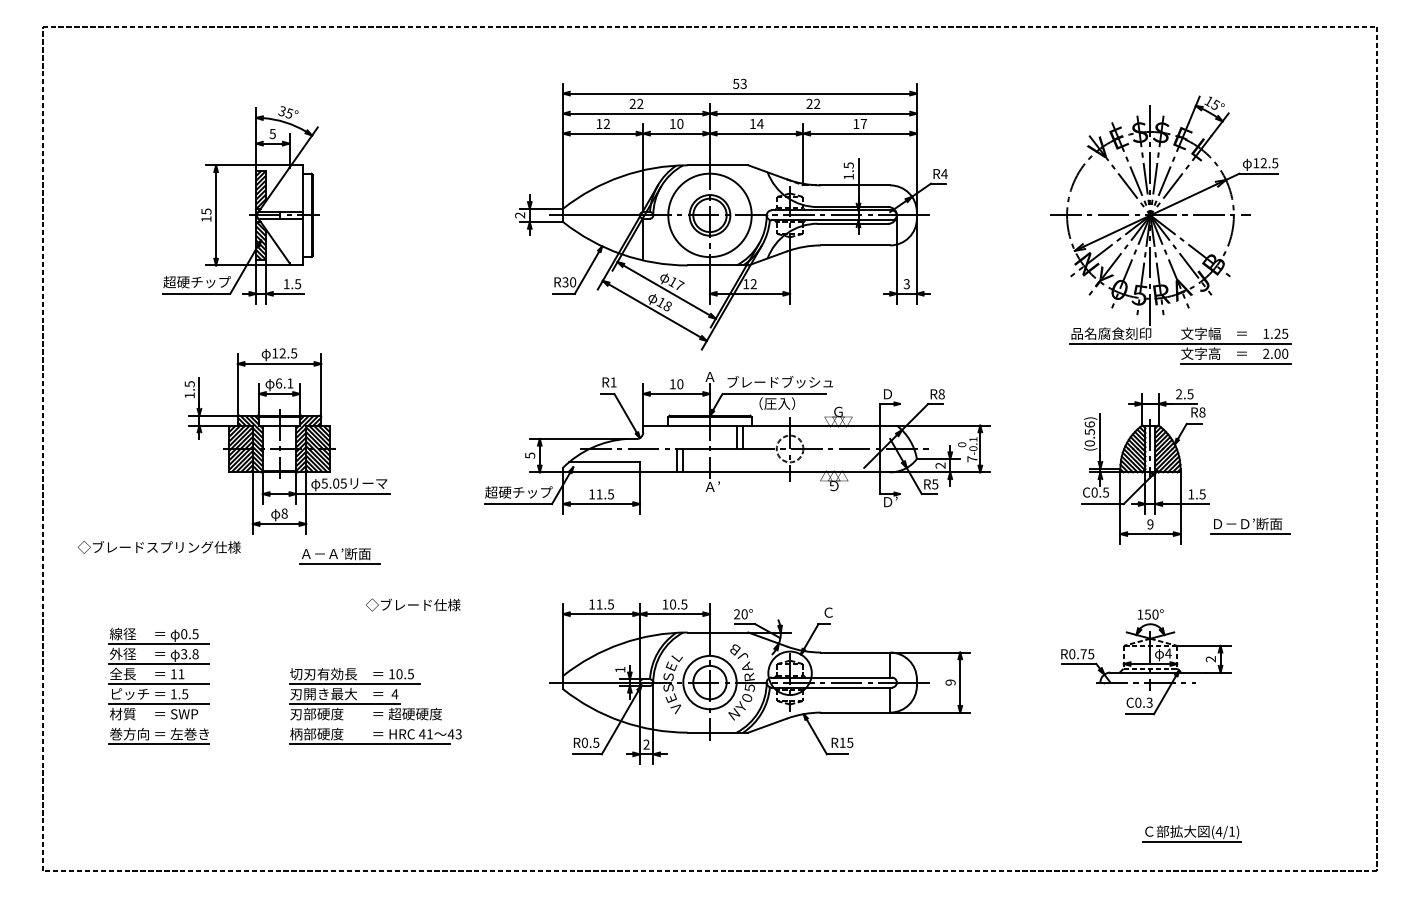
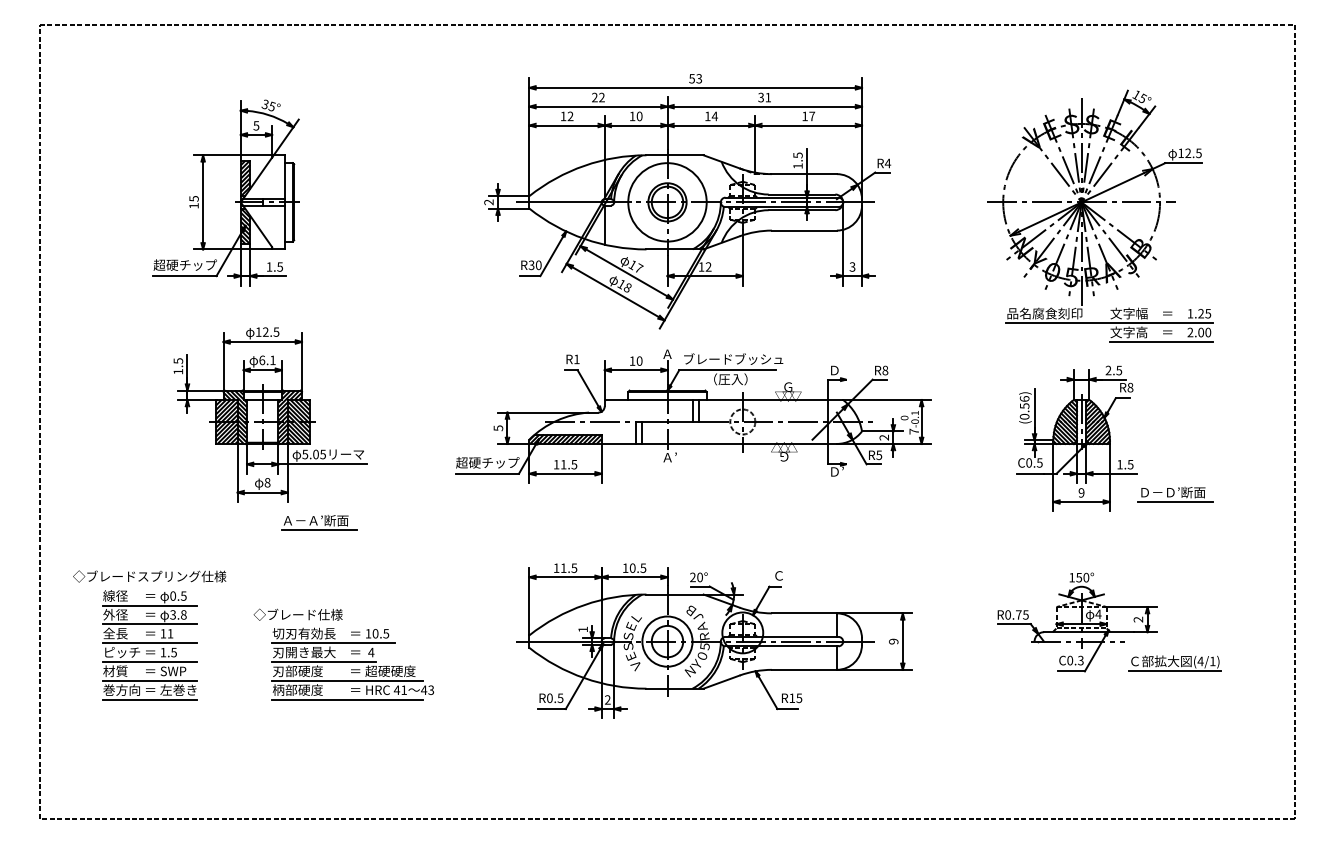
text: (813, 103) -> (764, 97), 22 -> 31
hatch: (601, 467) -> (565, 439), added
text: (158, 547) -> (148, 576), moved
text: (413, 604) -> (298, 614), moved
line: (159, 724) -> (149, 681), added
line: (369, 724) -> (347, 681), added
part: (1191, 833) -> (1174, 663), moved

